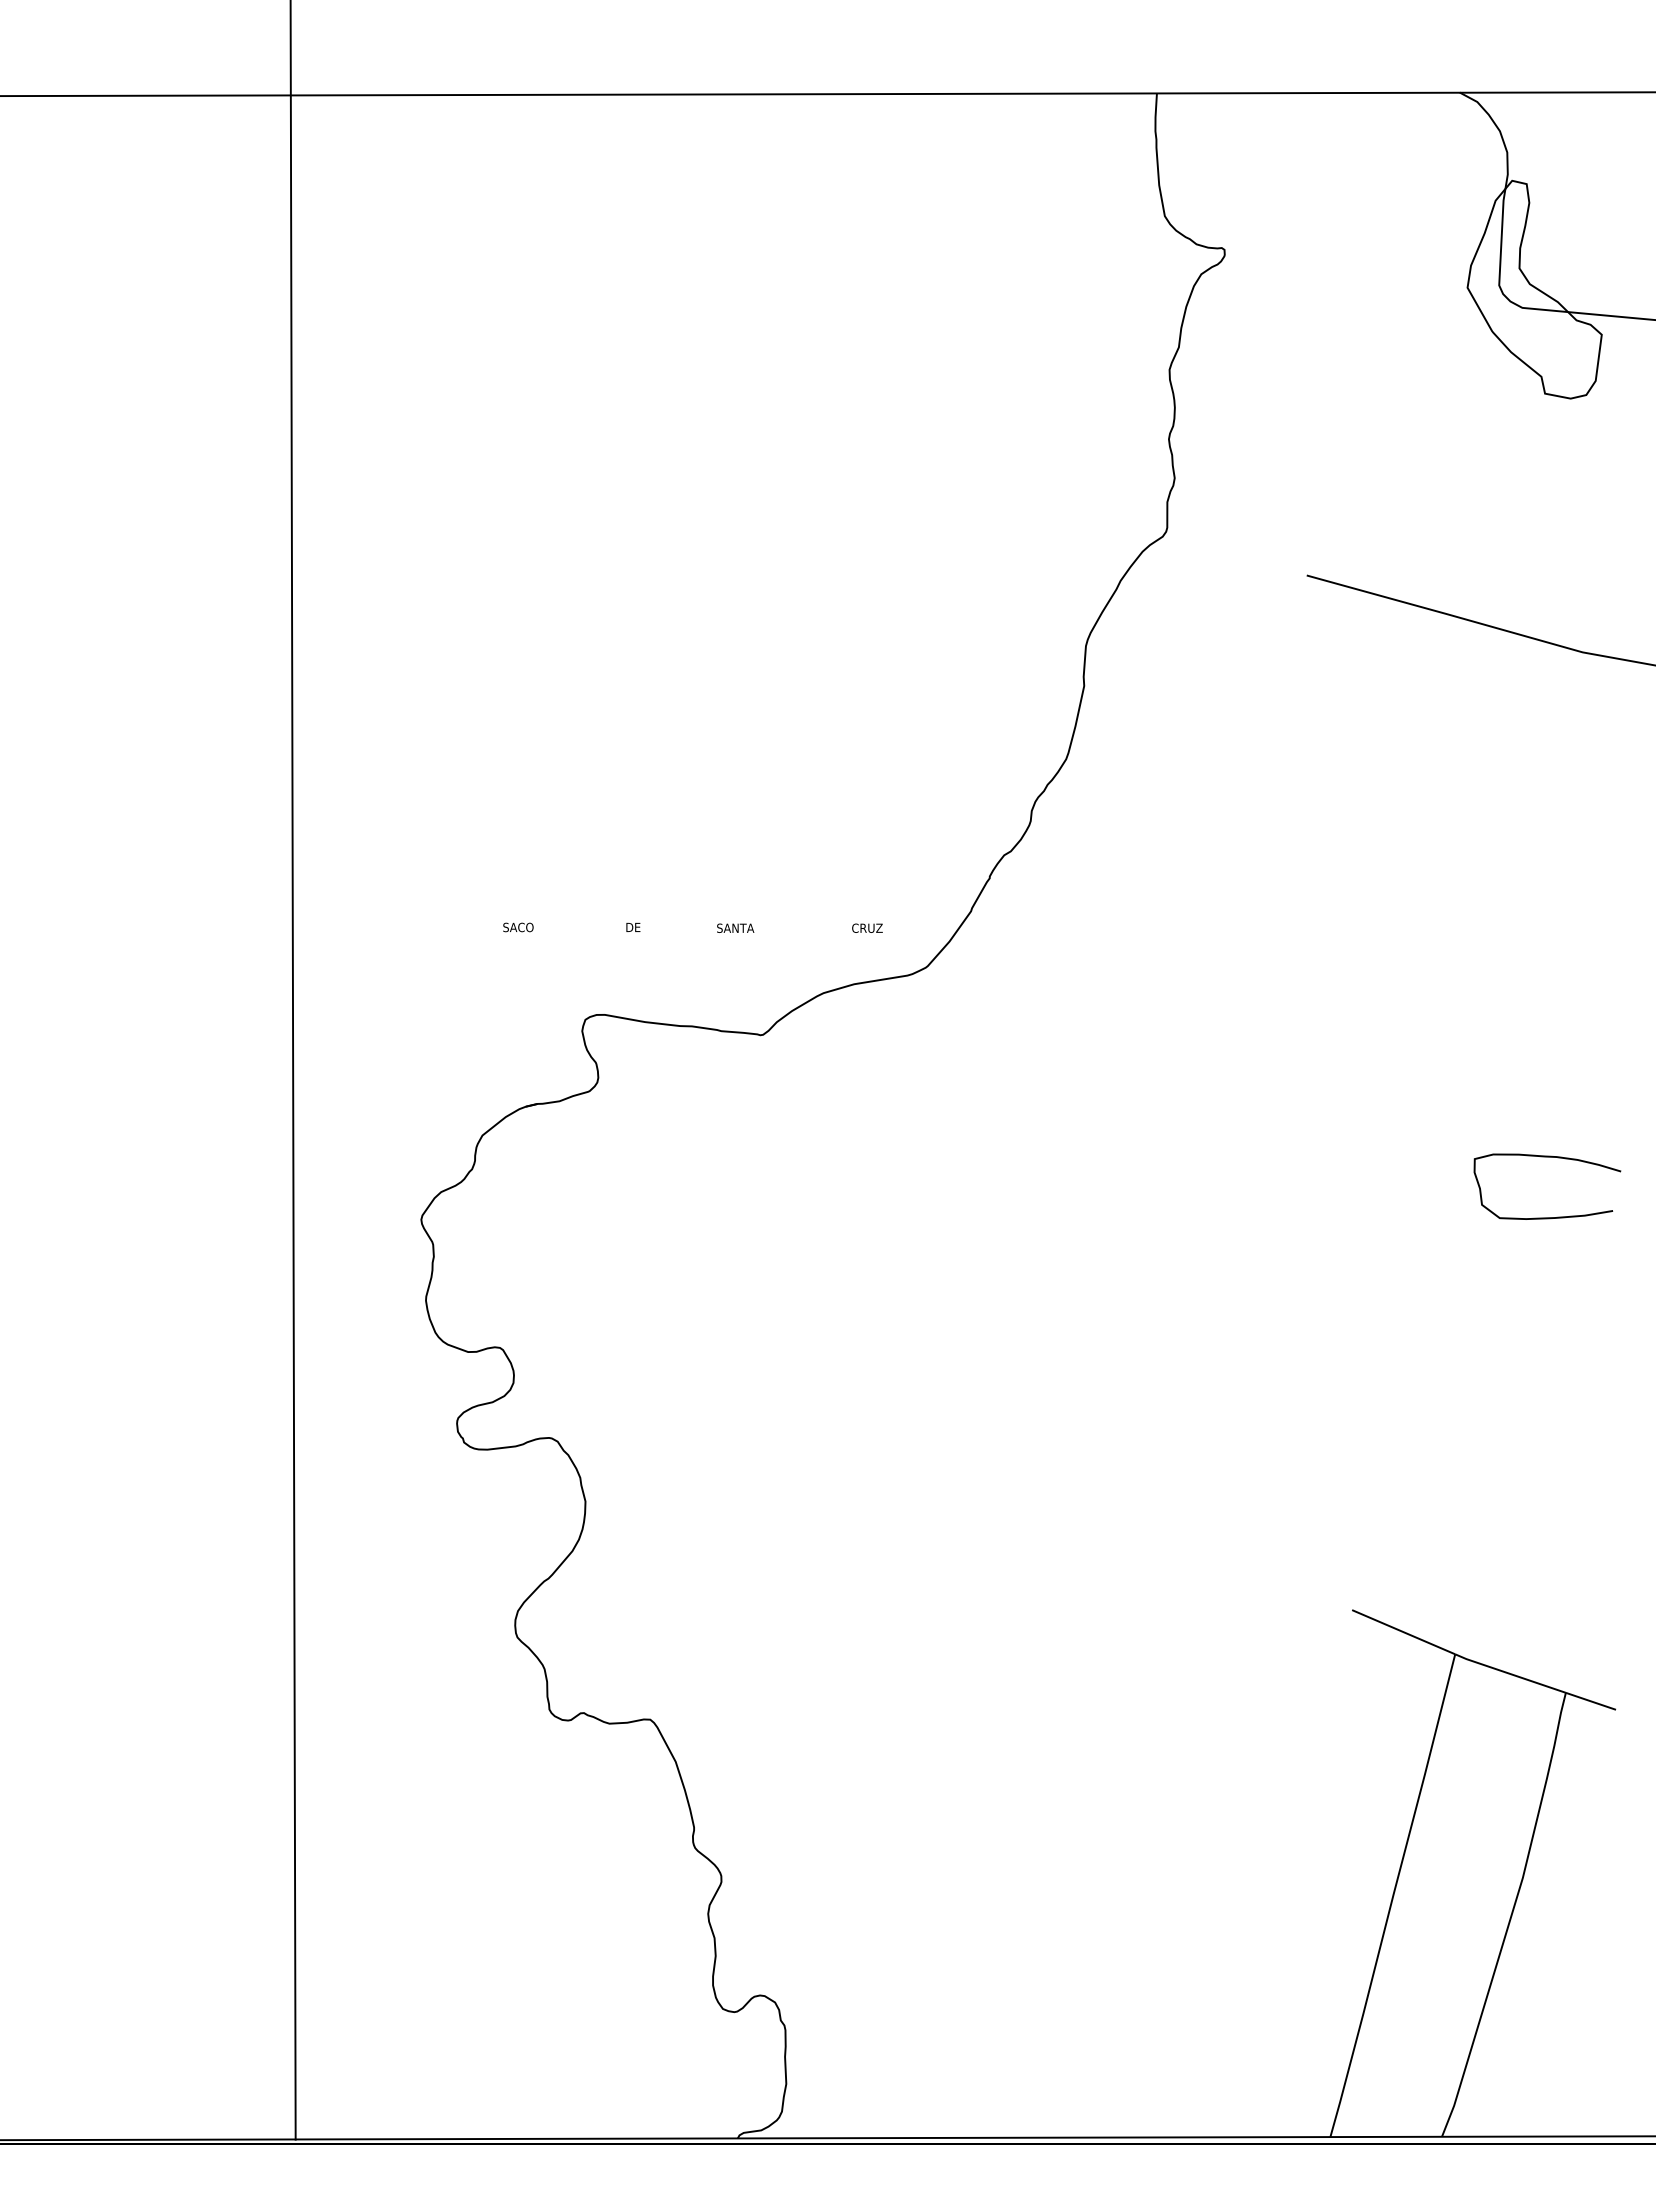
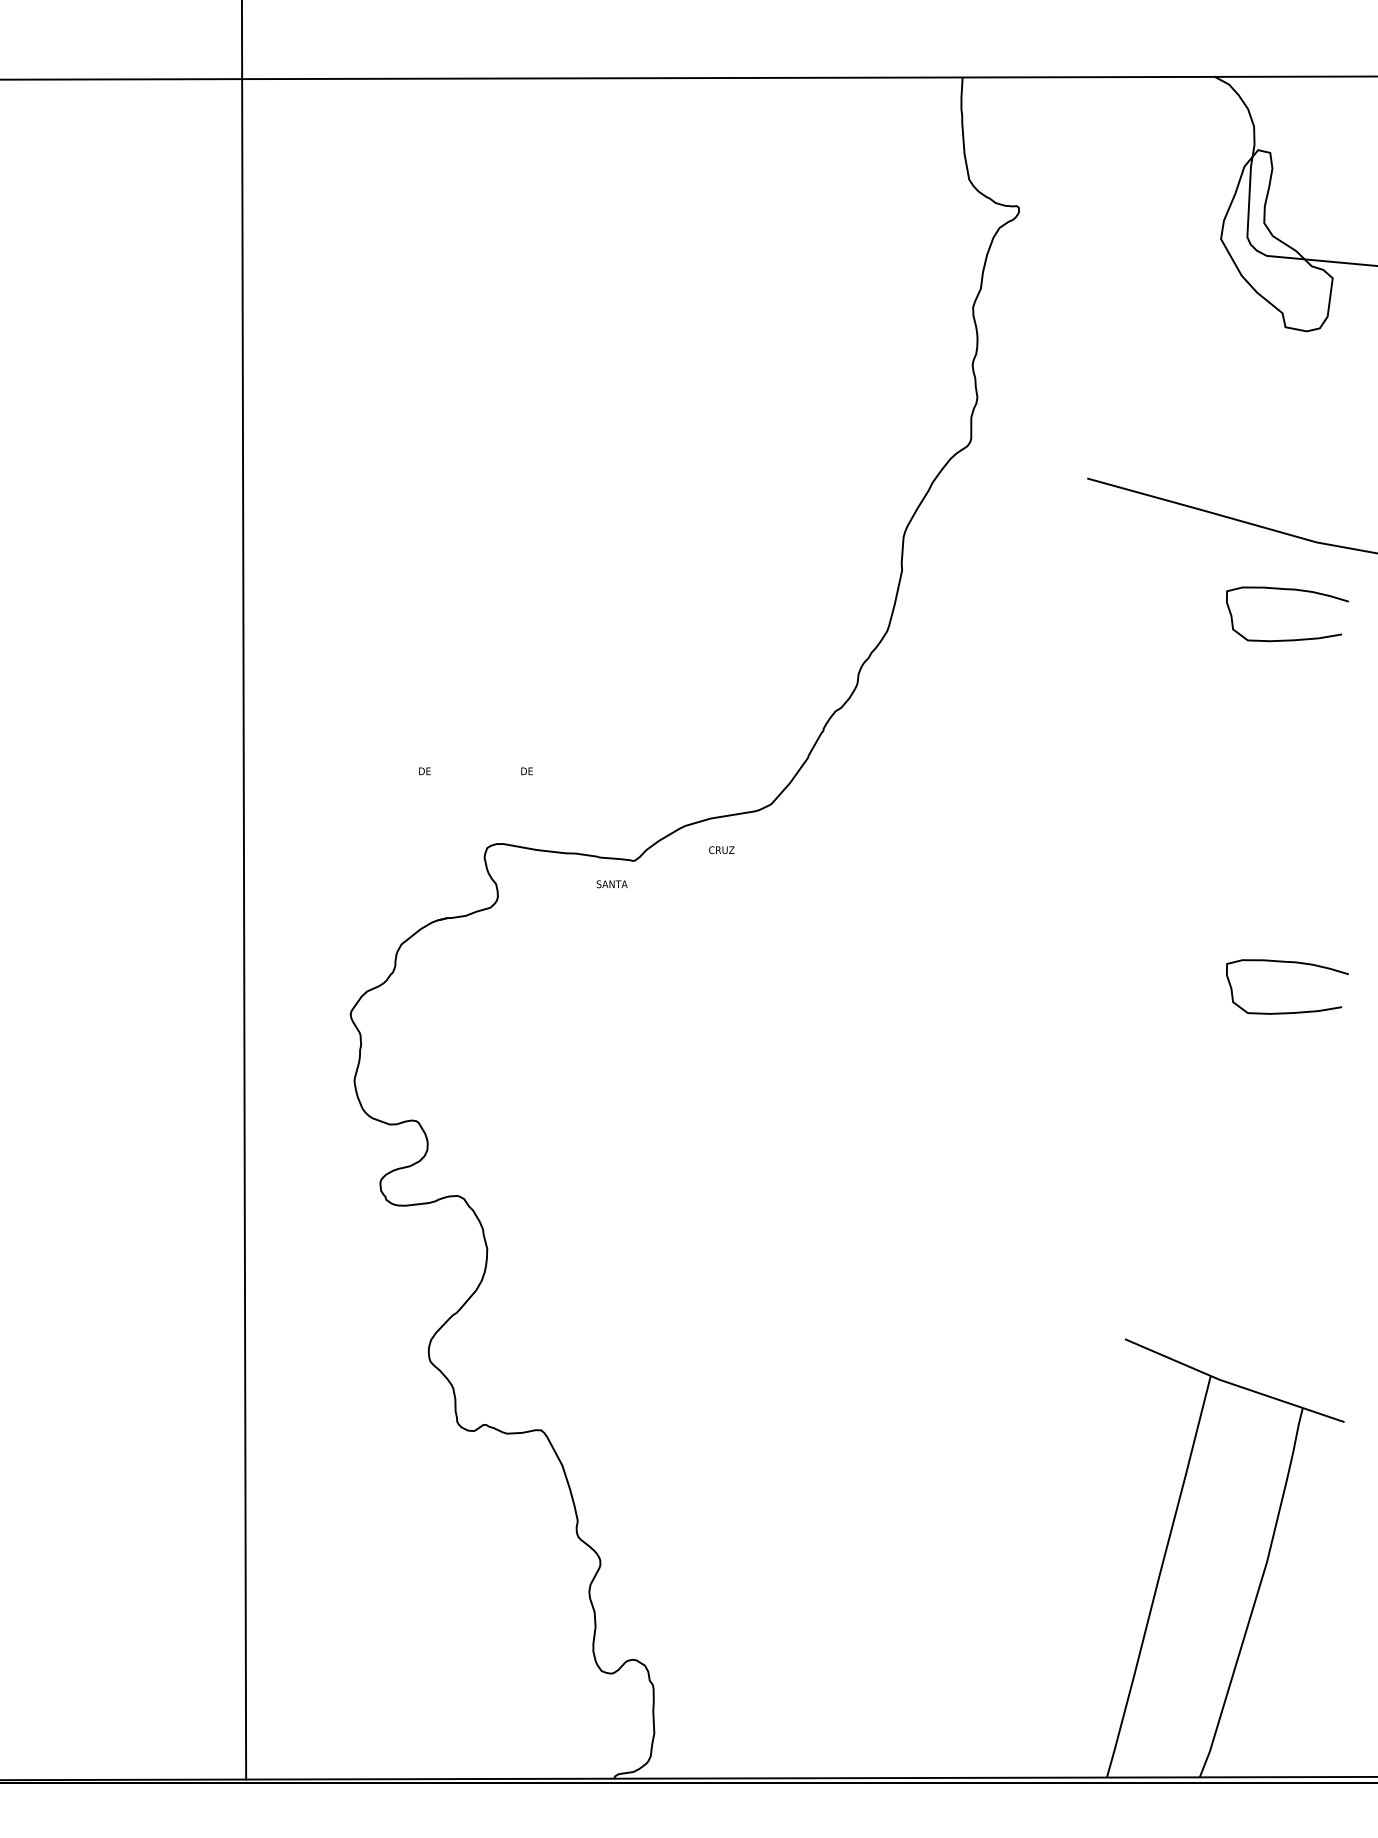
curve: (1547, 709) -> (1287, 589), added
text: (518, 927) -> (431, 771), SACO -> DE
text: (735, 927) -> (612, 883), moved
text: (867, 927) -> (721, 849), moved

